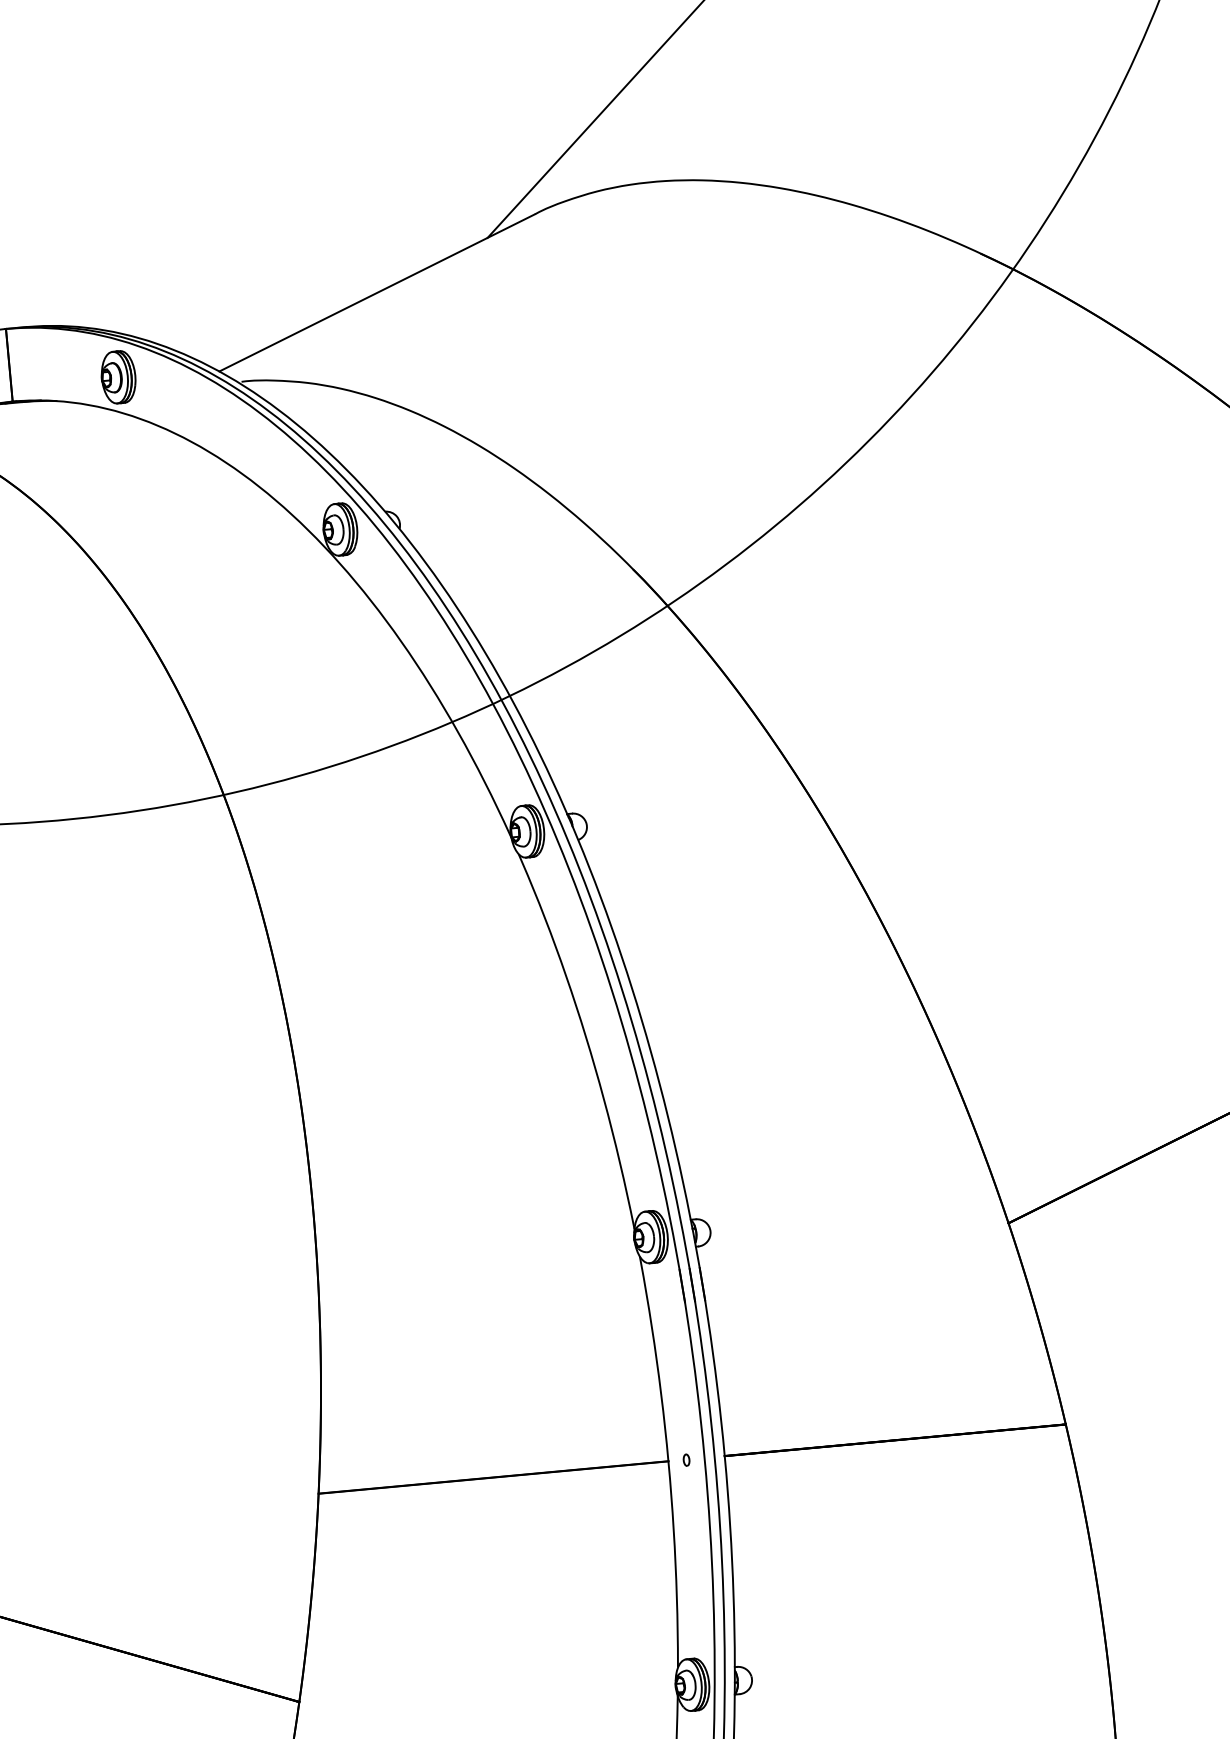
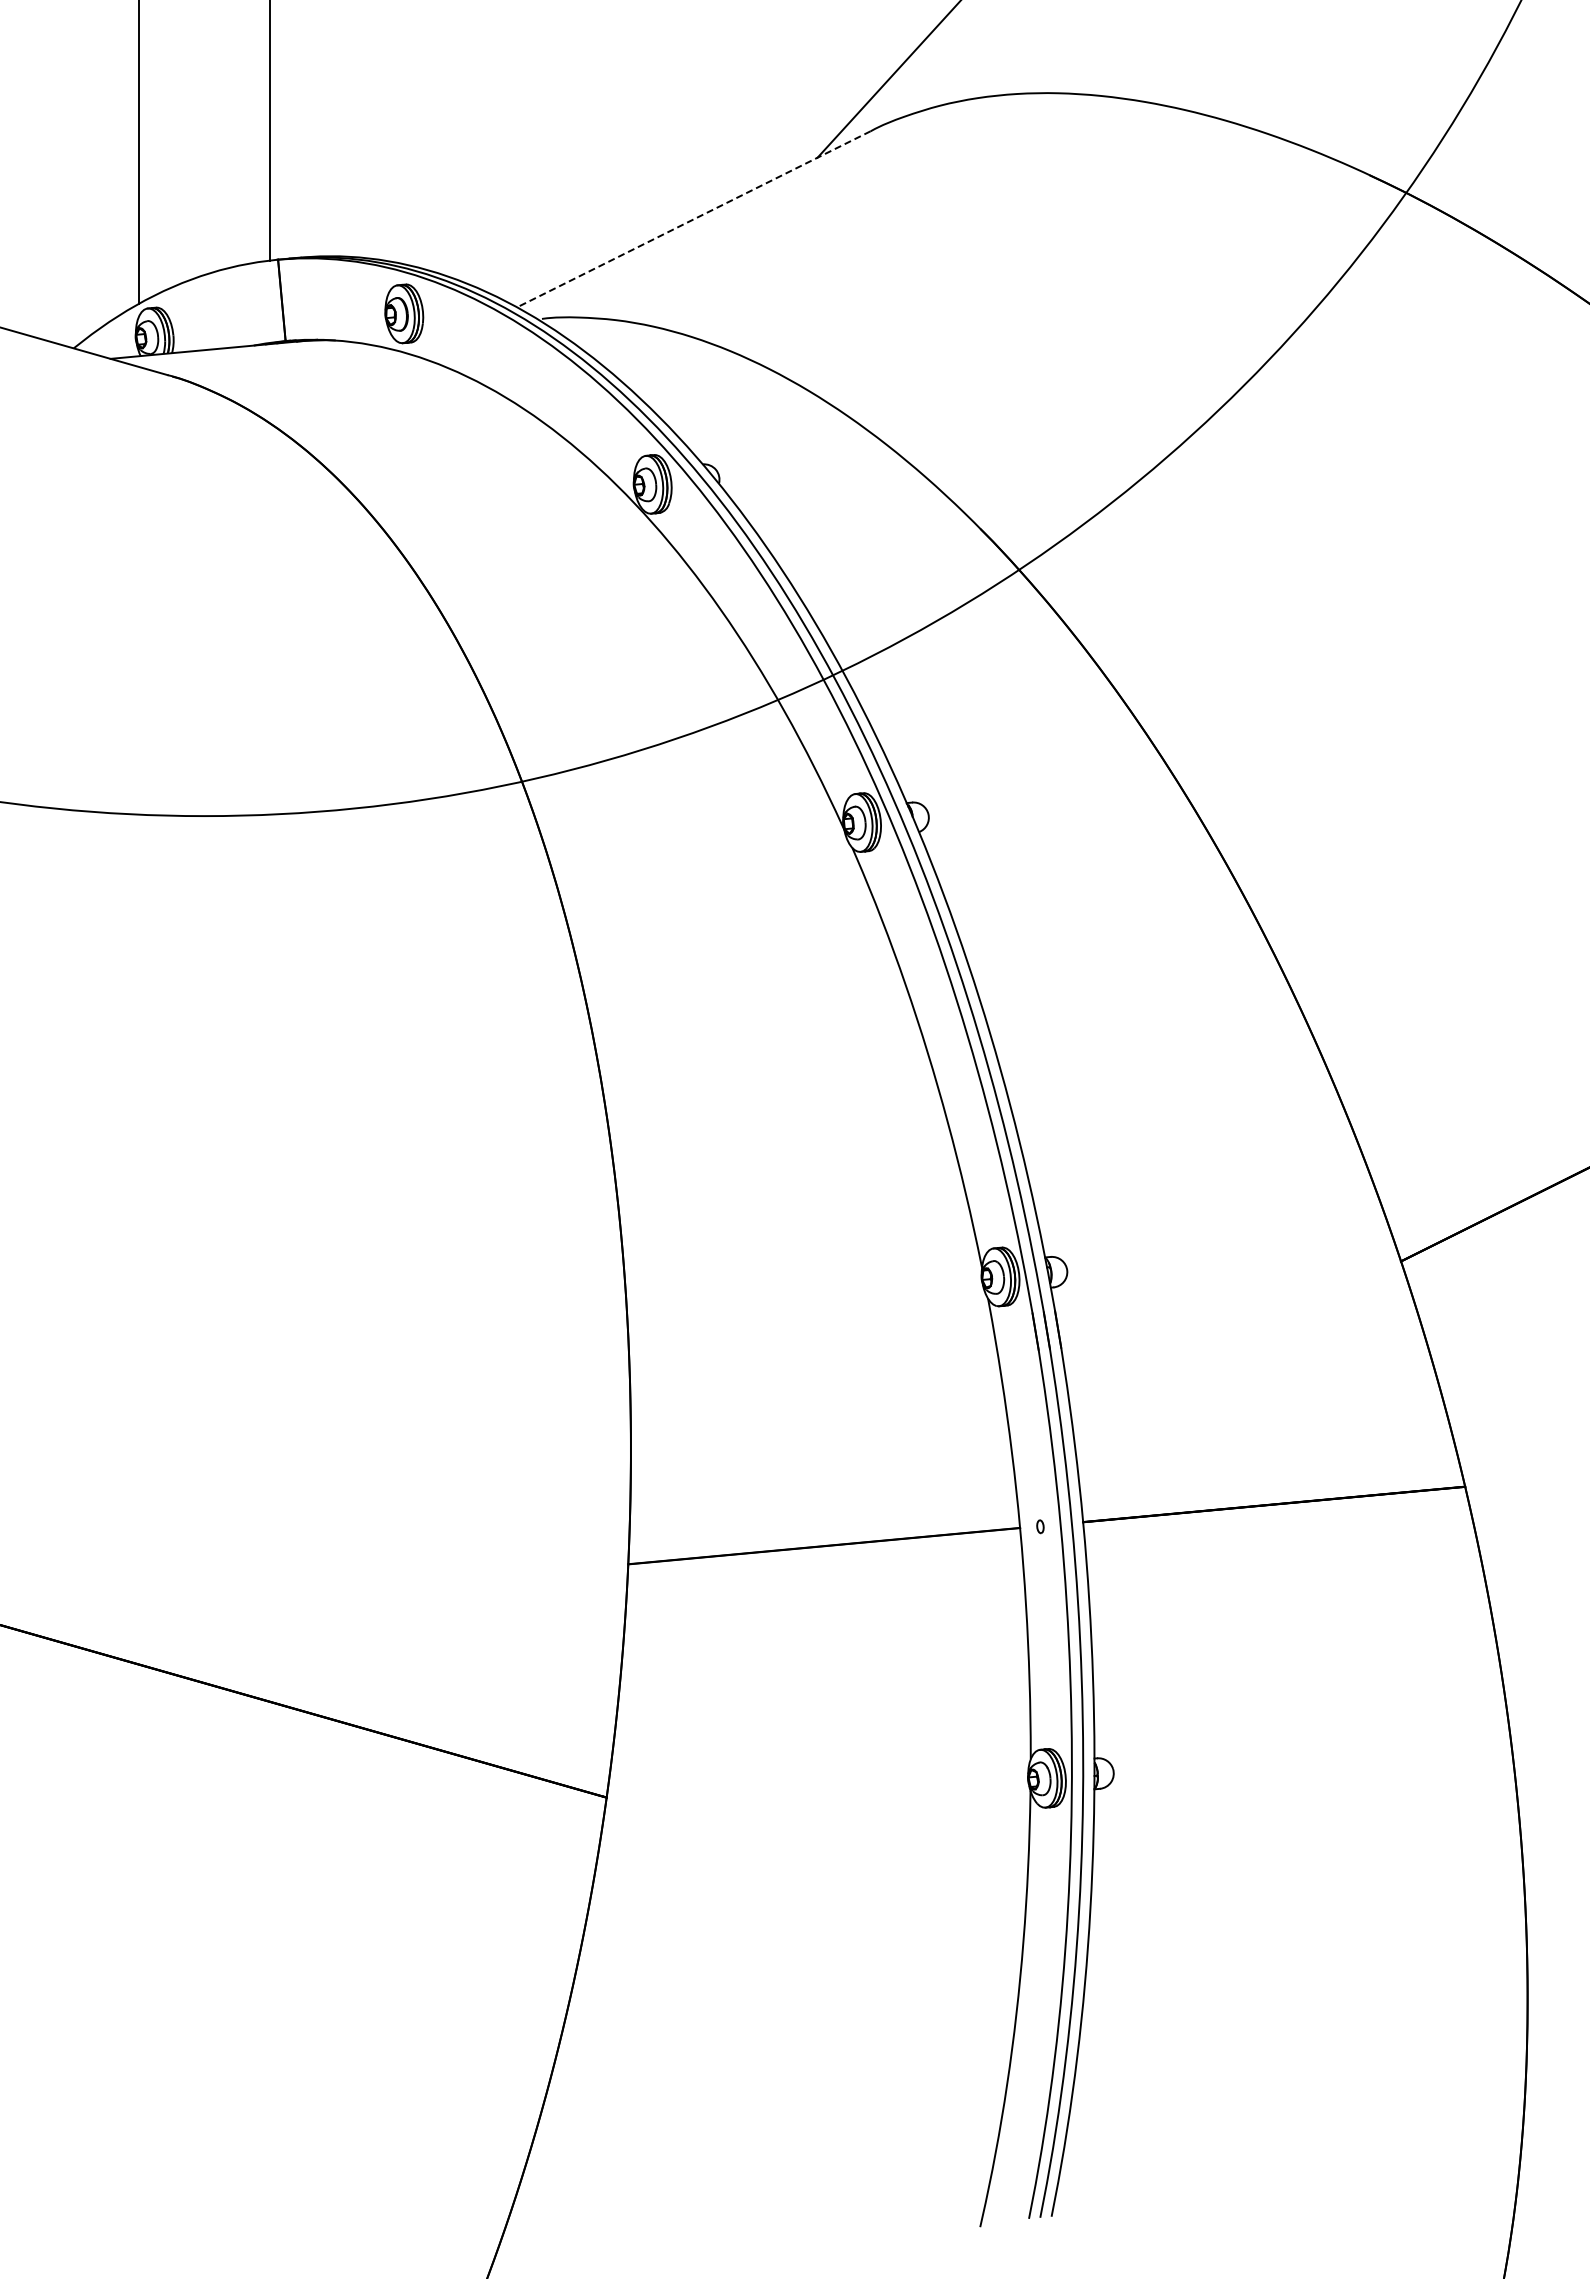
line: (376, 293) -> (693, 219), solid -> dashed

